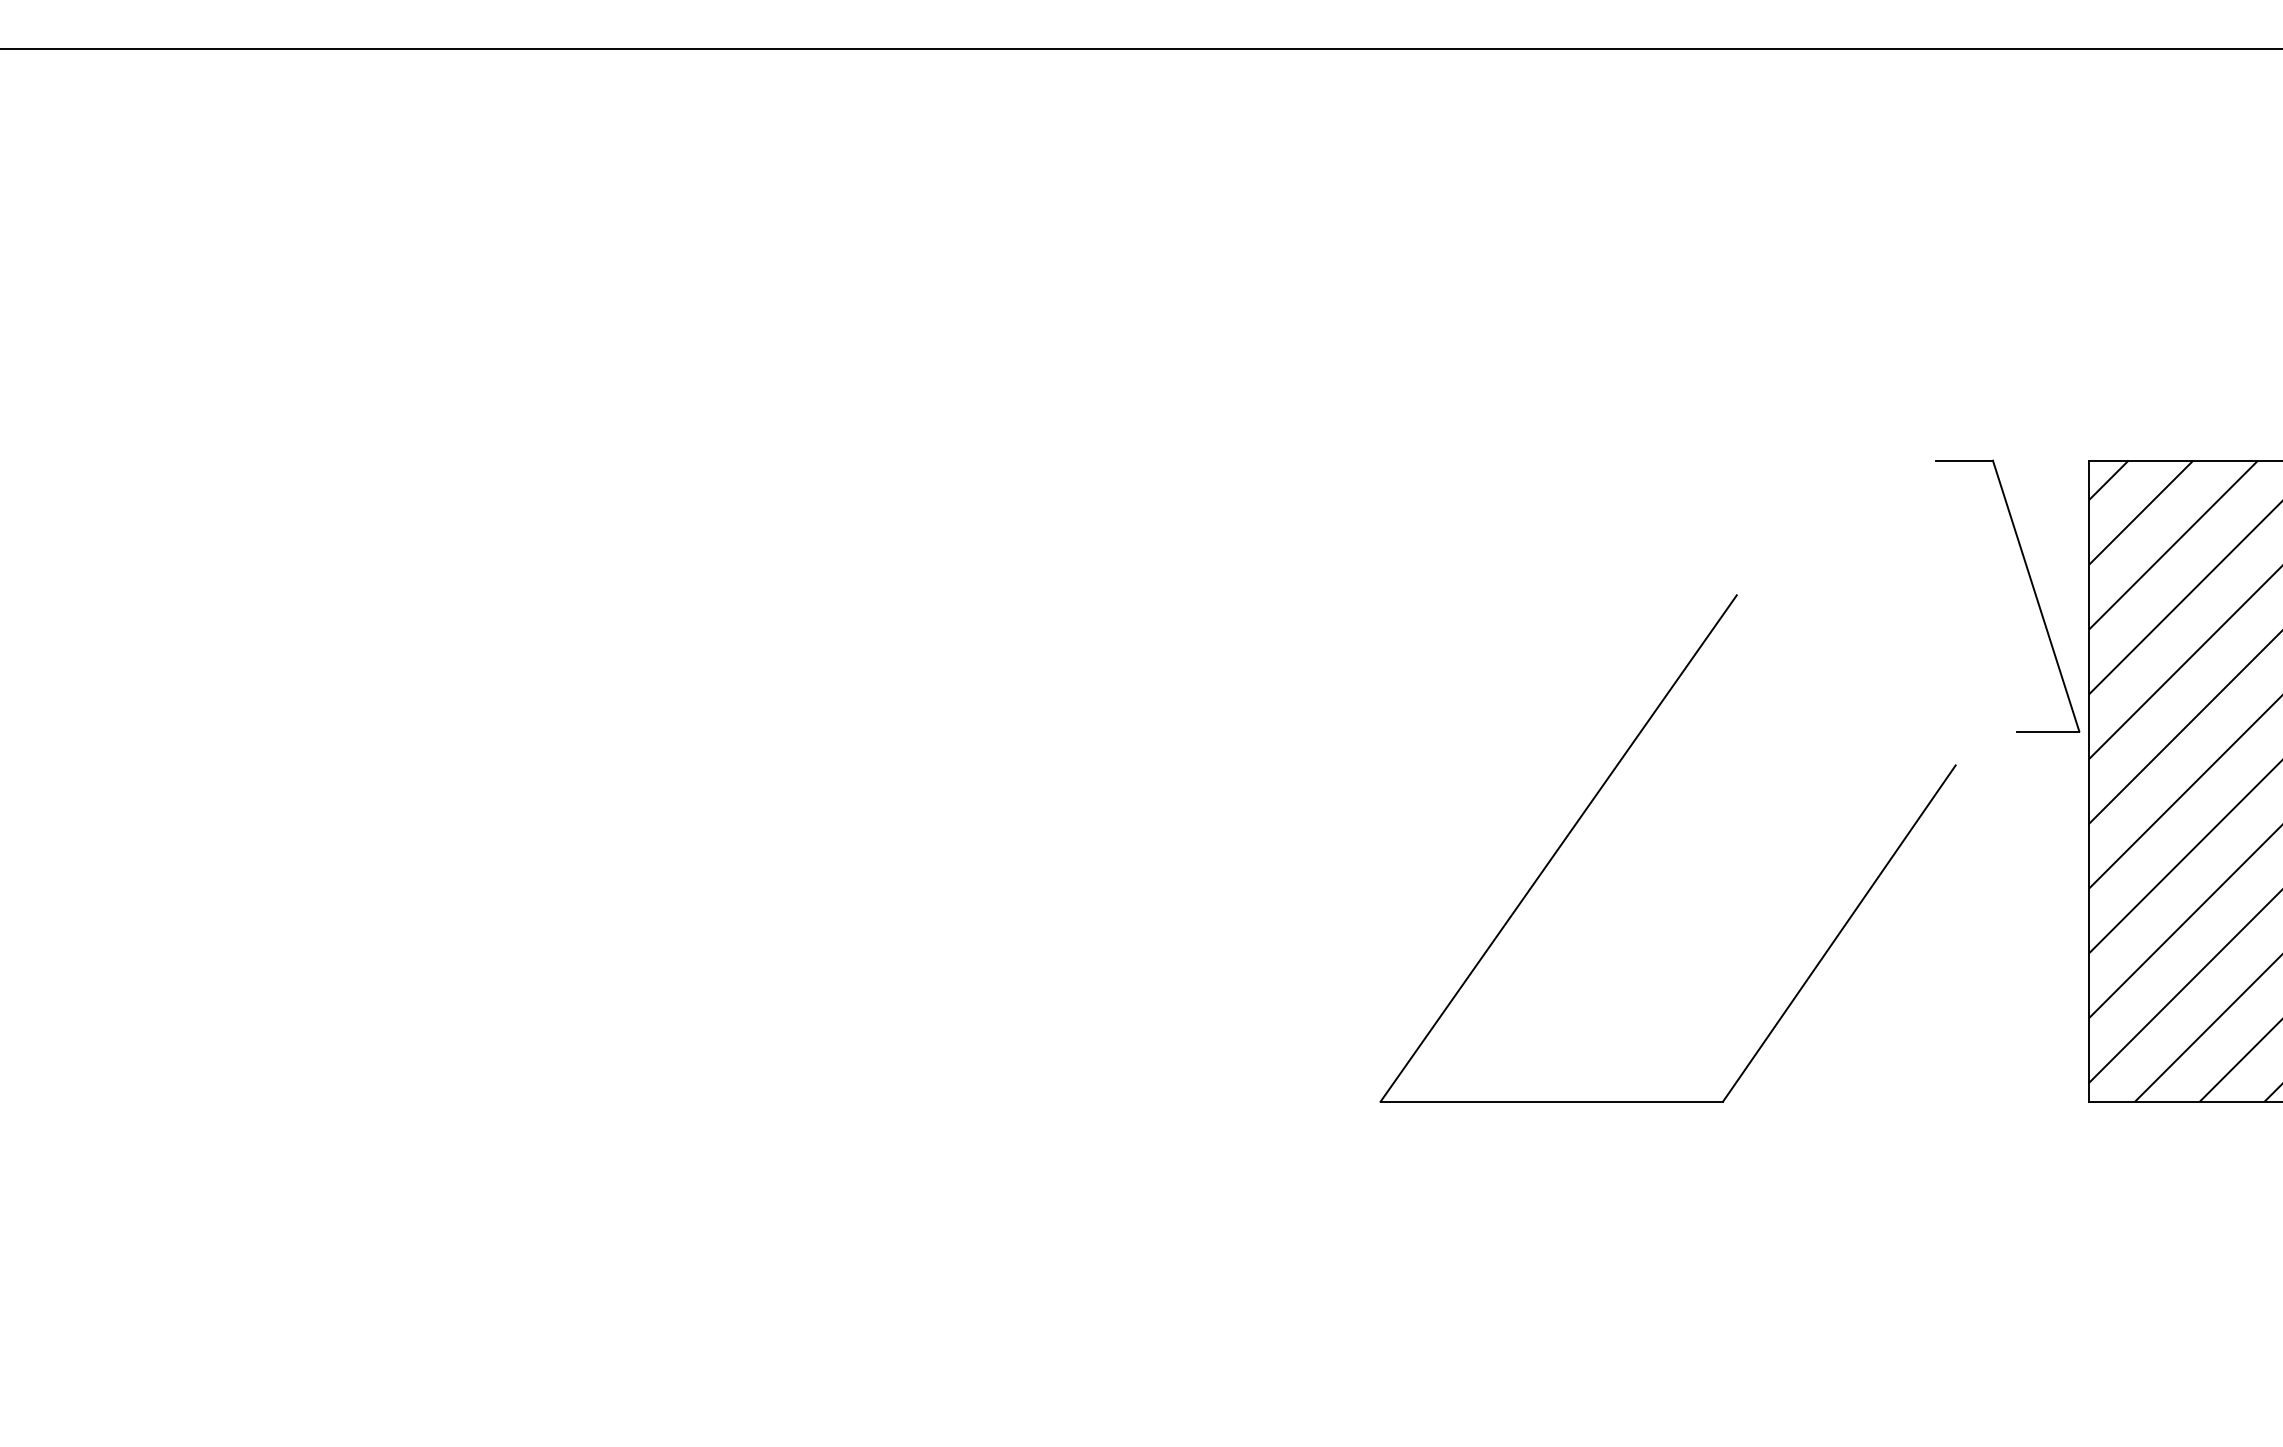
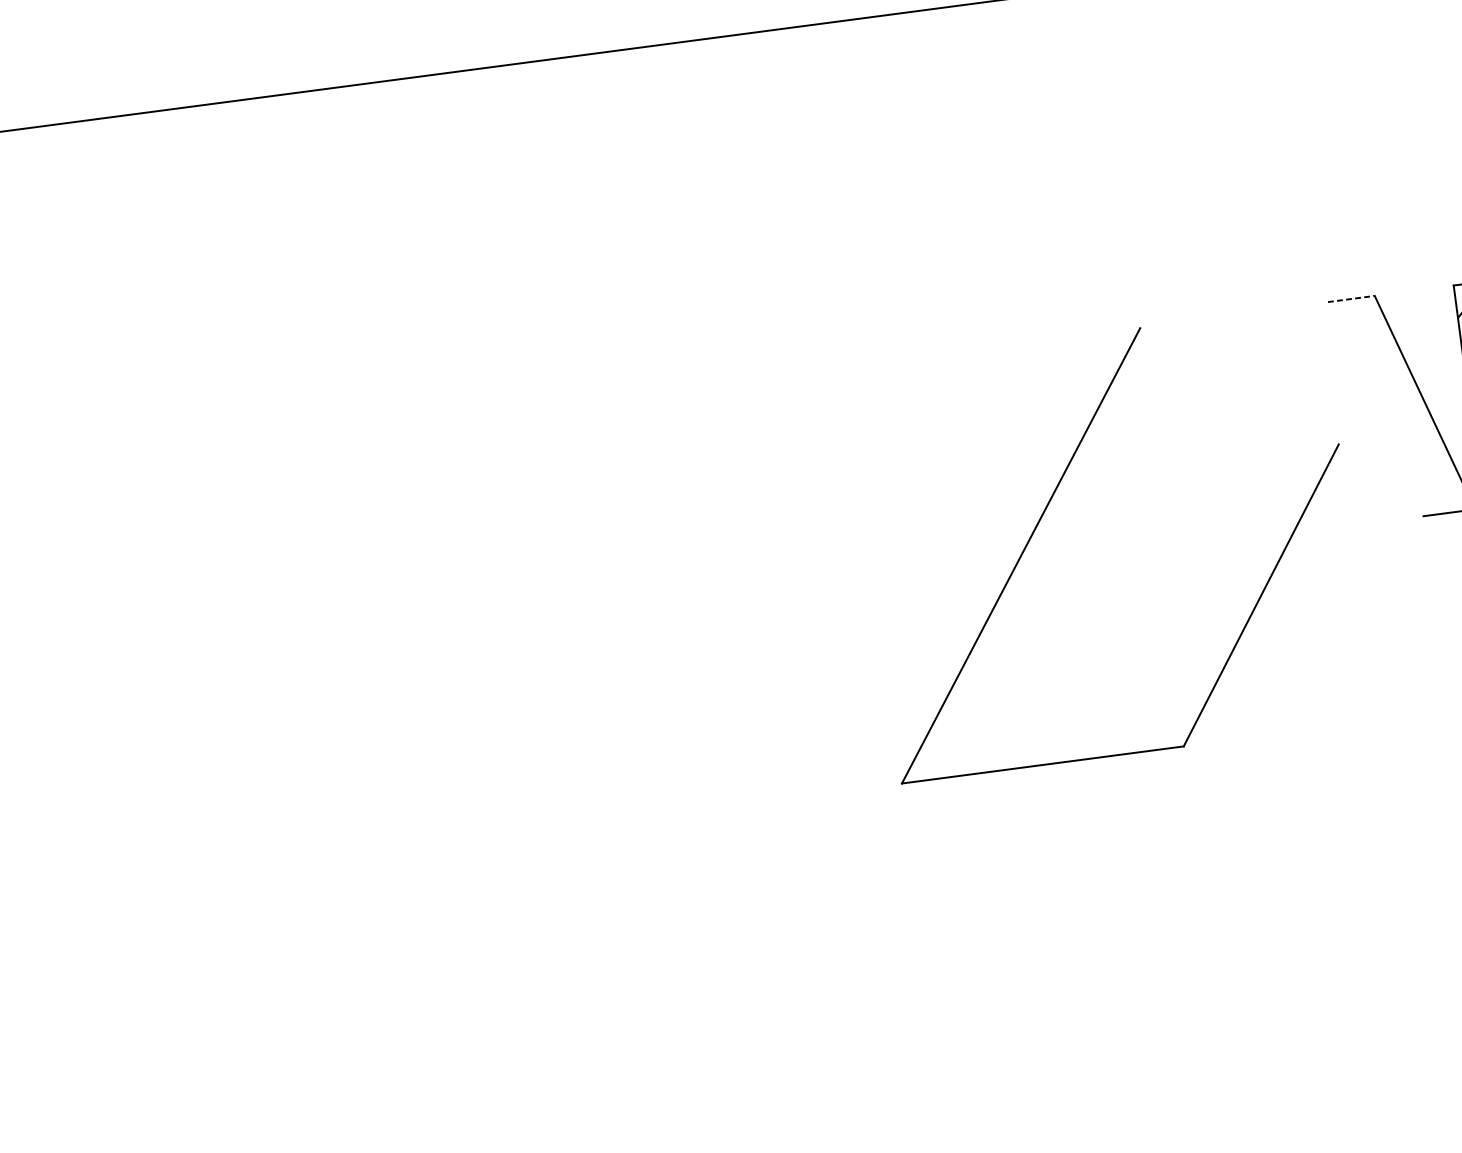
line: (1965, 460) -> (1352, 298), solid -> dashed
part: (1595, 798) -> (1045, 510), moved

